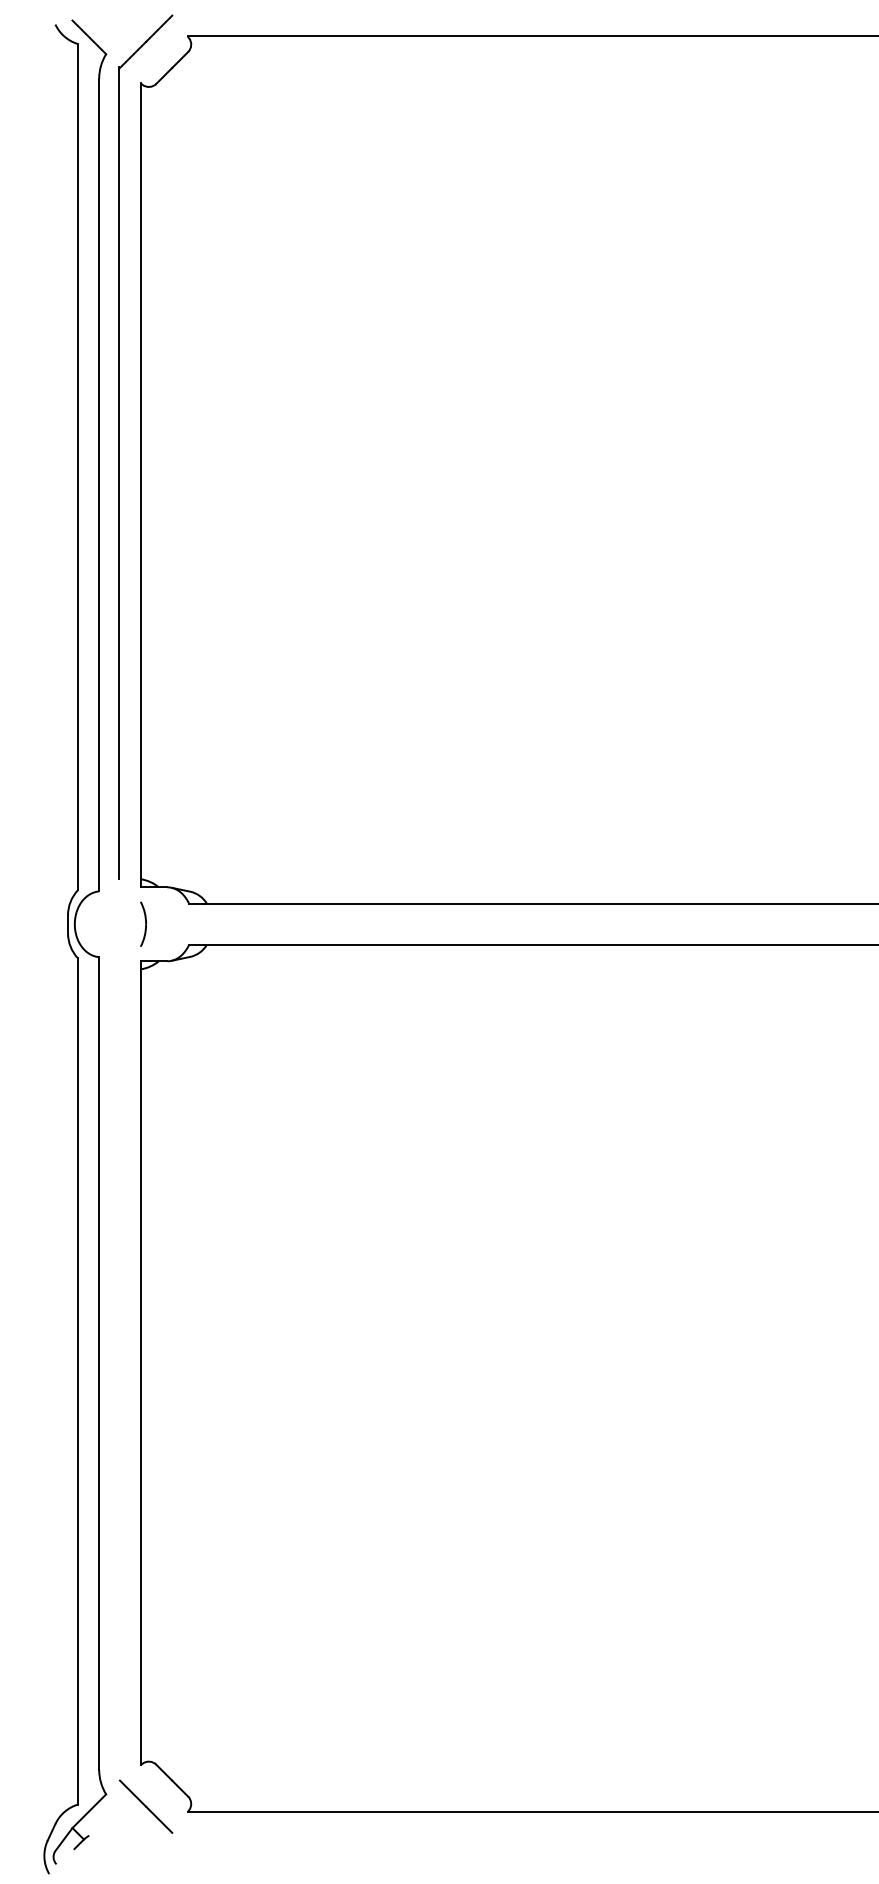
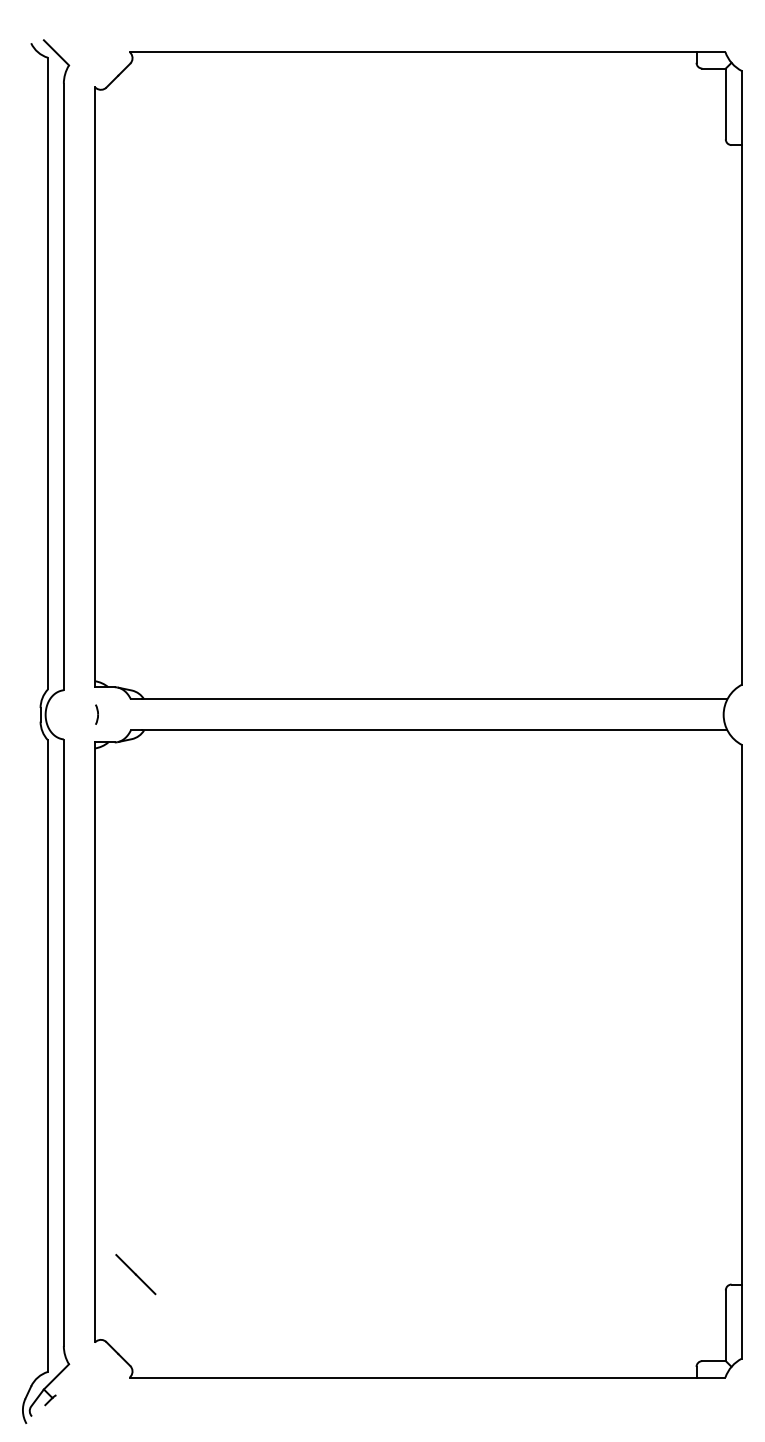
part: (120, 446) -> (79, 358), removed
part: (142, 923) -> (96, 714), size x0.6
line: (145, 1806) -> (135, 1274), moved

